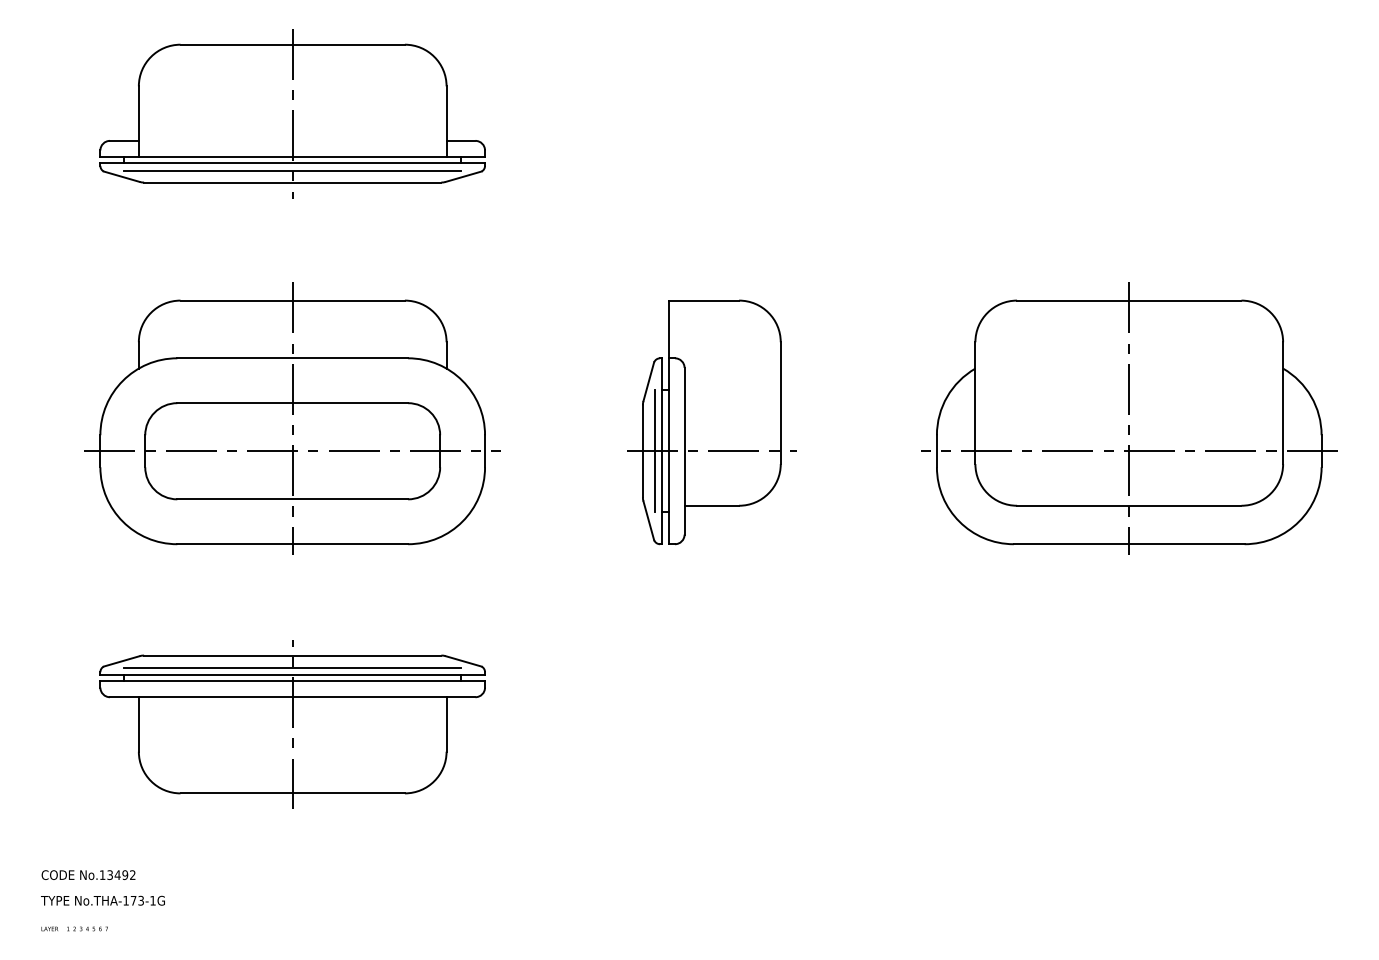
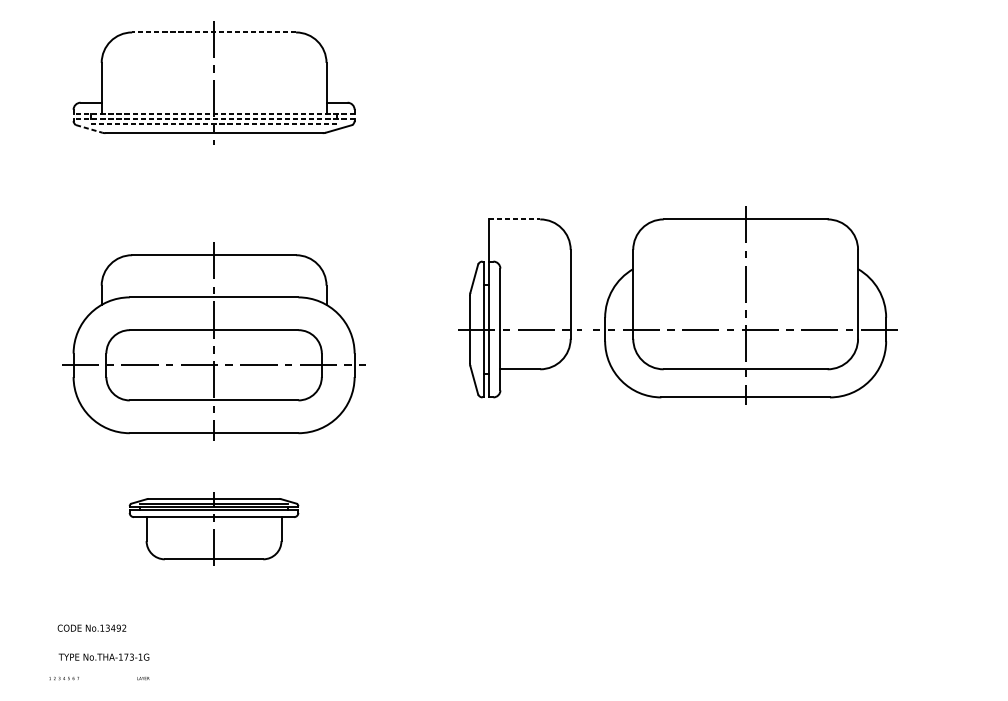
line: (292, 44) -> (213, 32), solid -> dashed
line: (292, 156) -> (213, 114), solid -> dashed
line: (292, 163) -> (213, 119), solid -> dashed
line: (292, 170) -> (213, 124), solid -> dashed
line: (121, 176) -> (89, 128), solid -> dashed
line: (704, 300) -> (514, 219), solid -> dashed
part: (292, 418) -> (213, 341), moved
part: (1129, 418) -> (745, 305), moved
line: (655, 451) -> (479, 329), removed
part: (292, 724) -> (213, 529), size x0.6
text: (88, 874) -> (91, 627), moved
text: (102, 900) -> (103, 656), moved
text: (49, 928) -> (143, 678), moved

